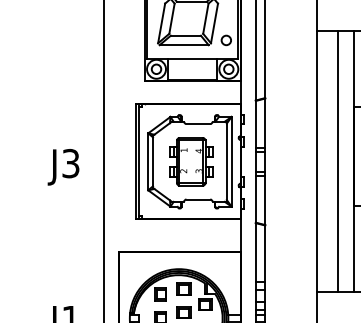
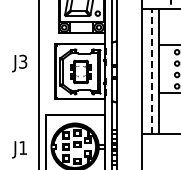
line: (338, 160) -> (151, 71), solid -> dashed
text: (63, 167) -> (19, 63), moved

